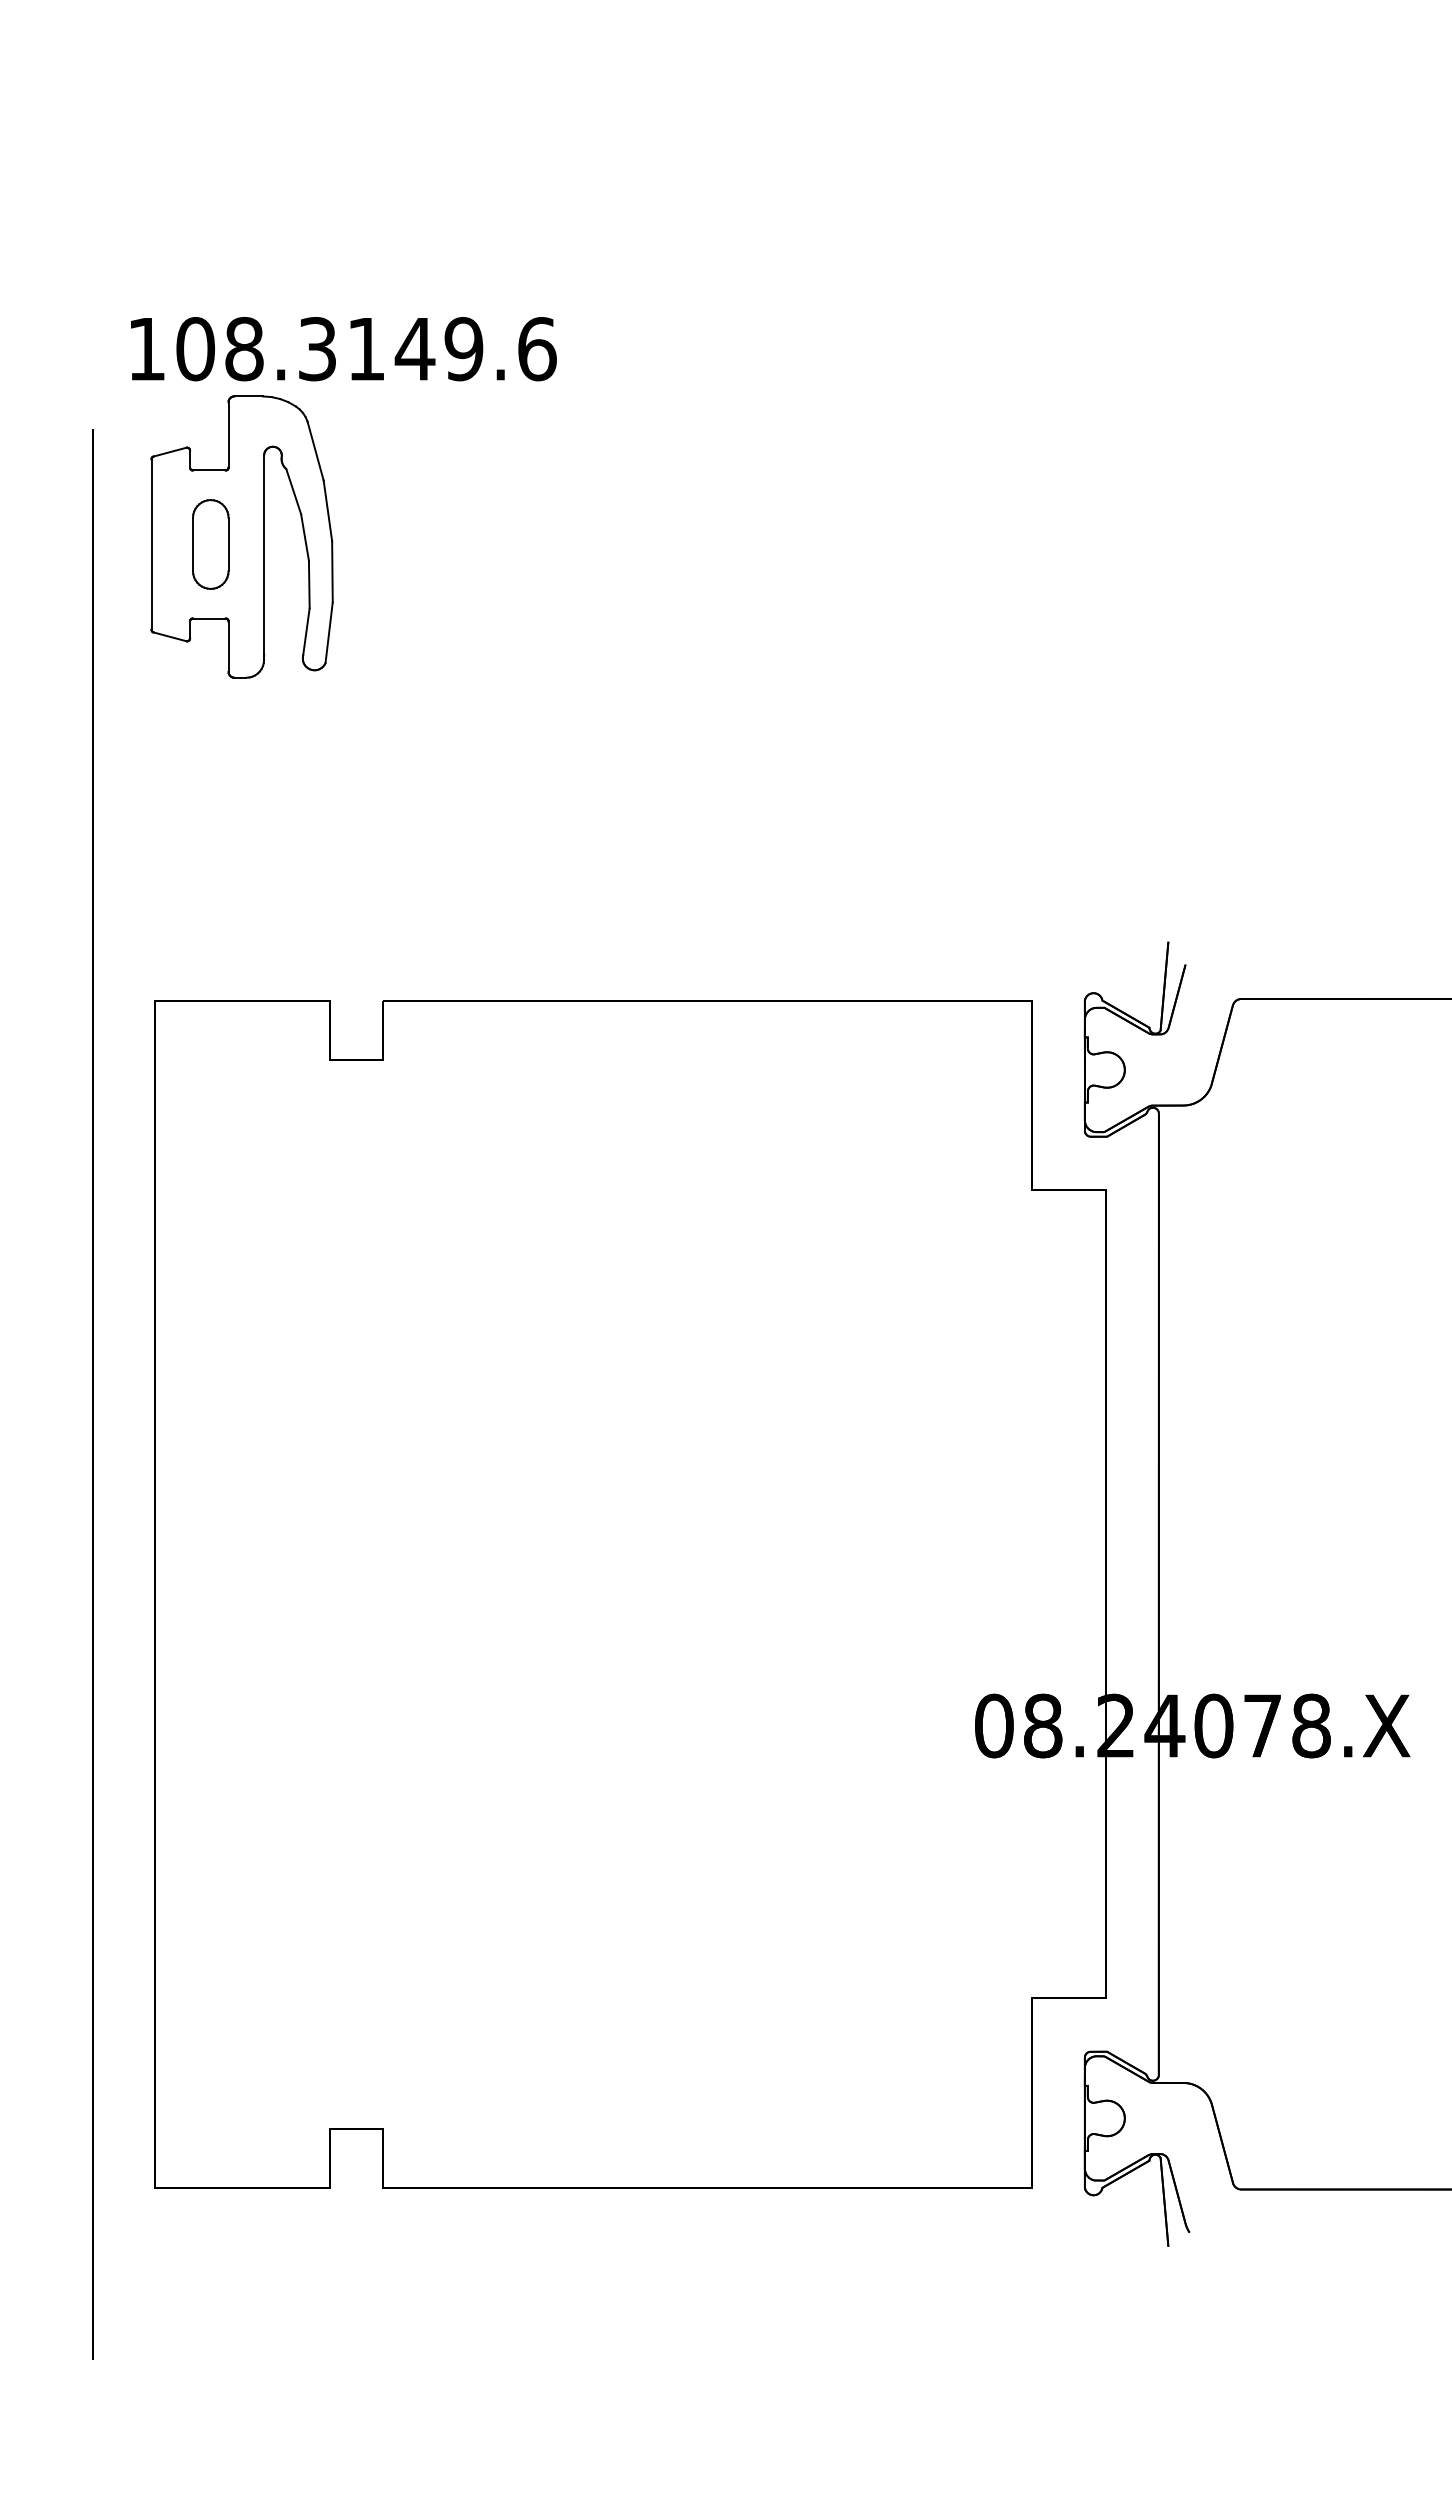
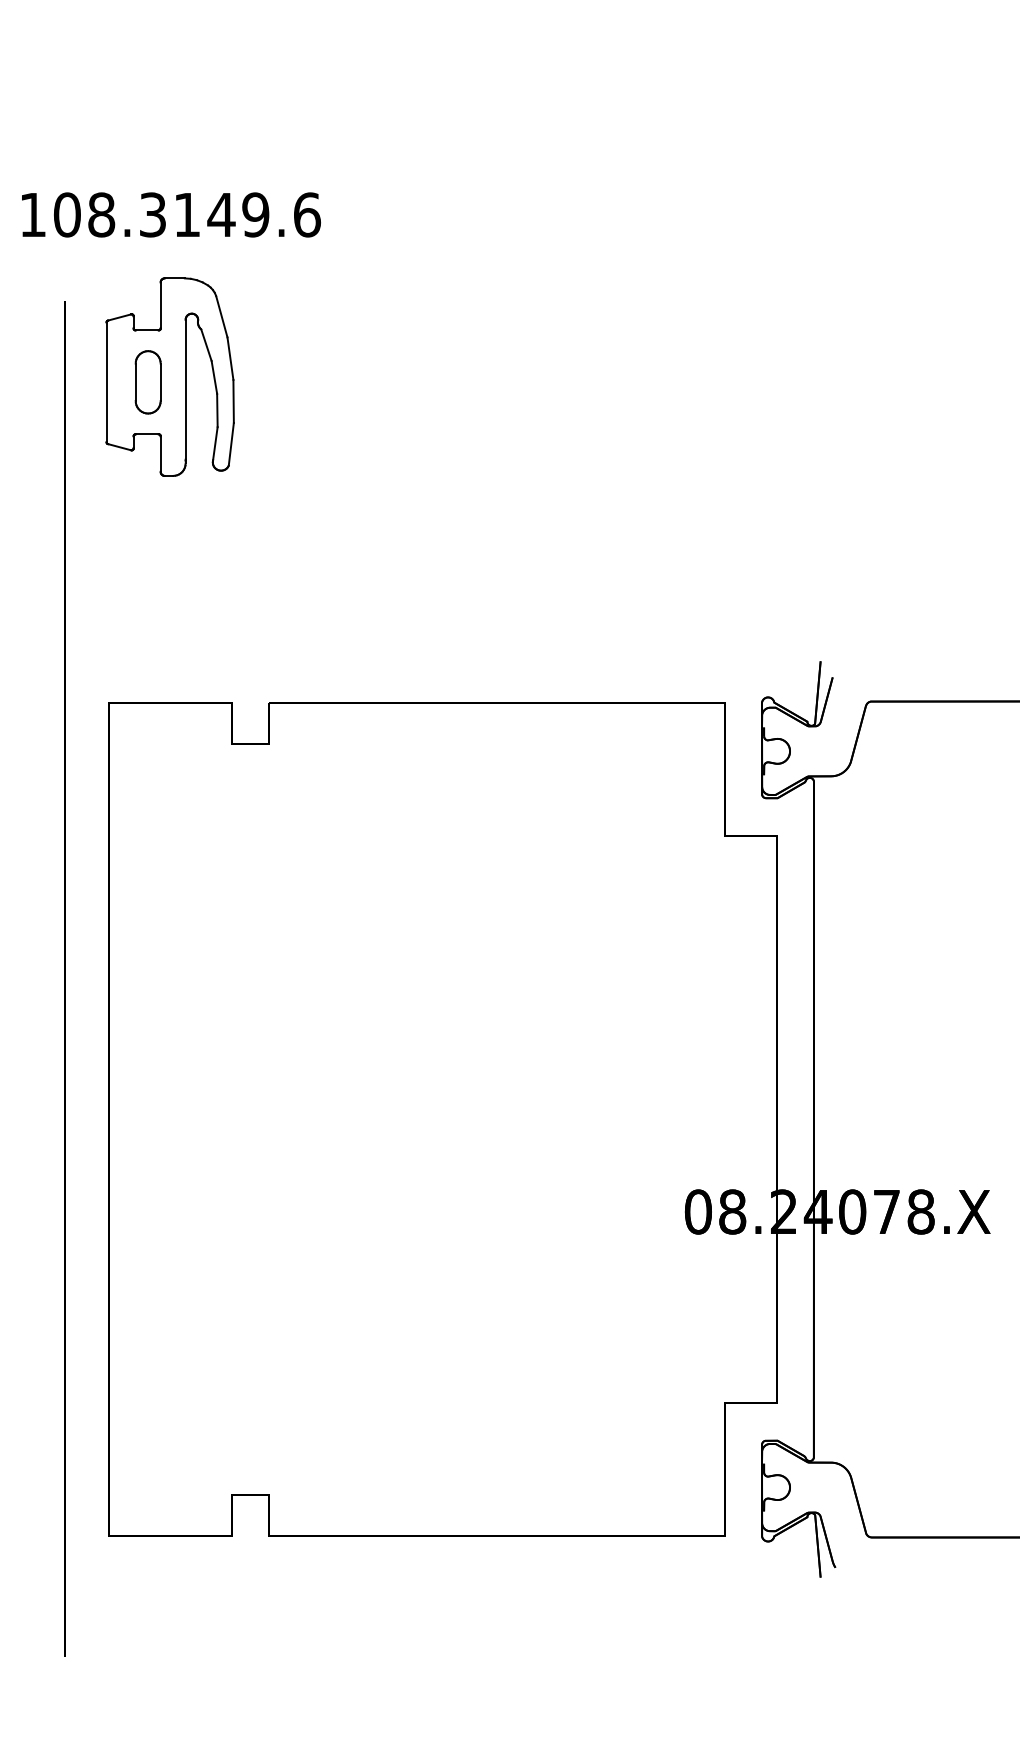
text: (343, 349) -> (171, 215), moved

